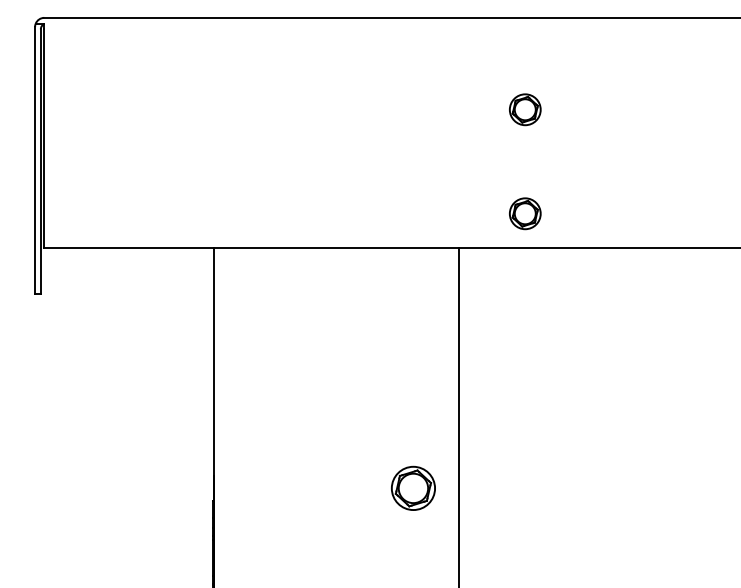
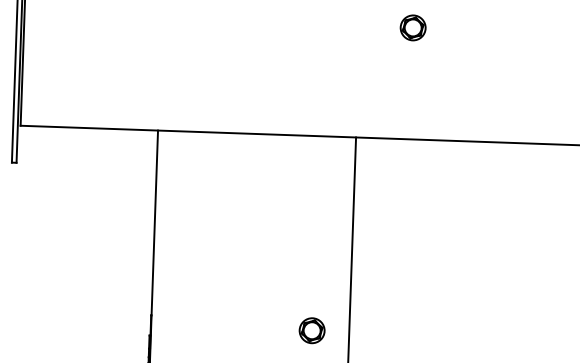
part: (525, 213) -> (410, 111), removed
part: (413, 488) -> (312, 330), size x0.71

